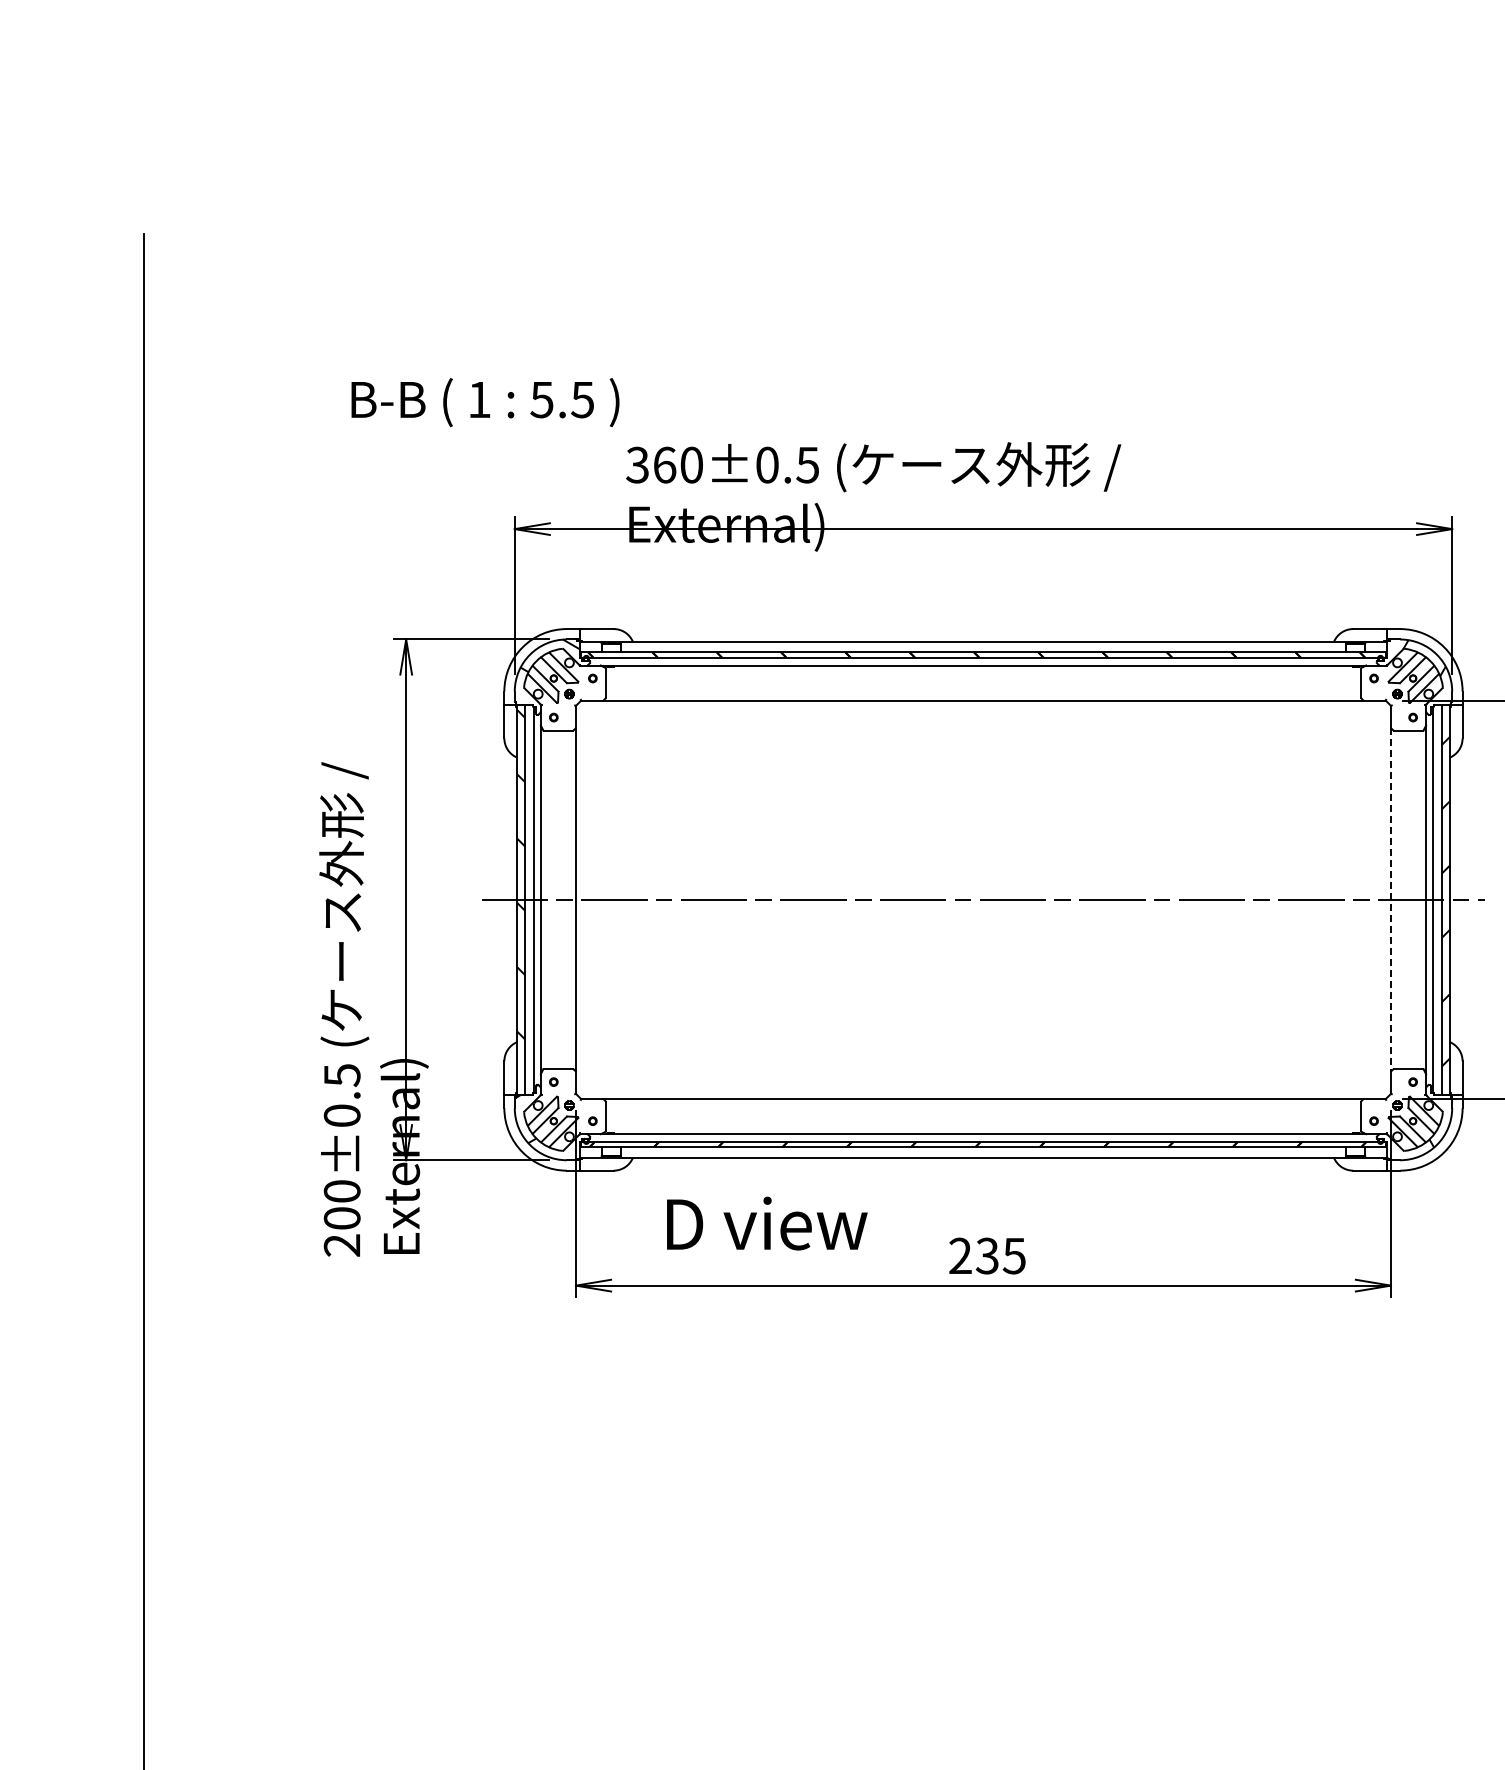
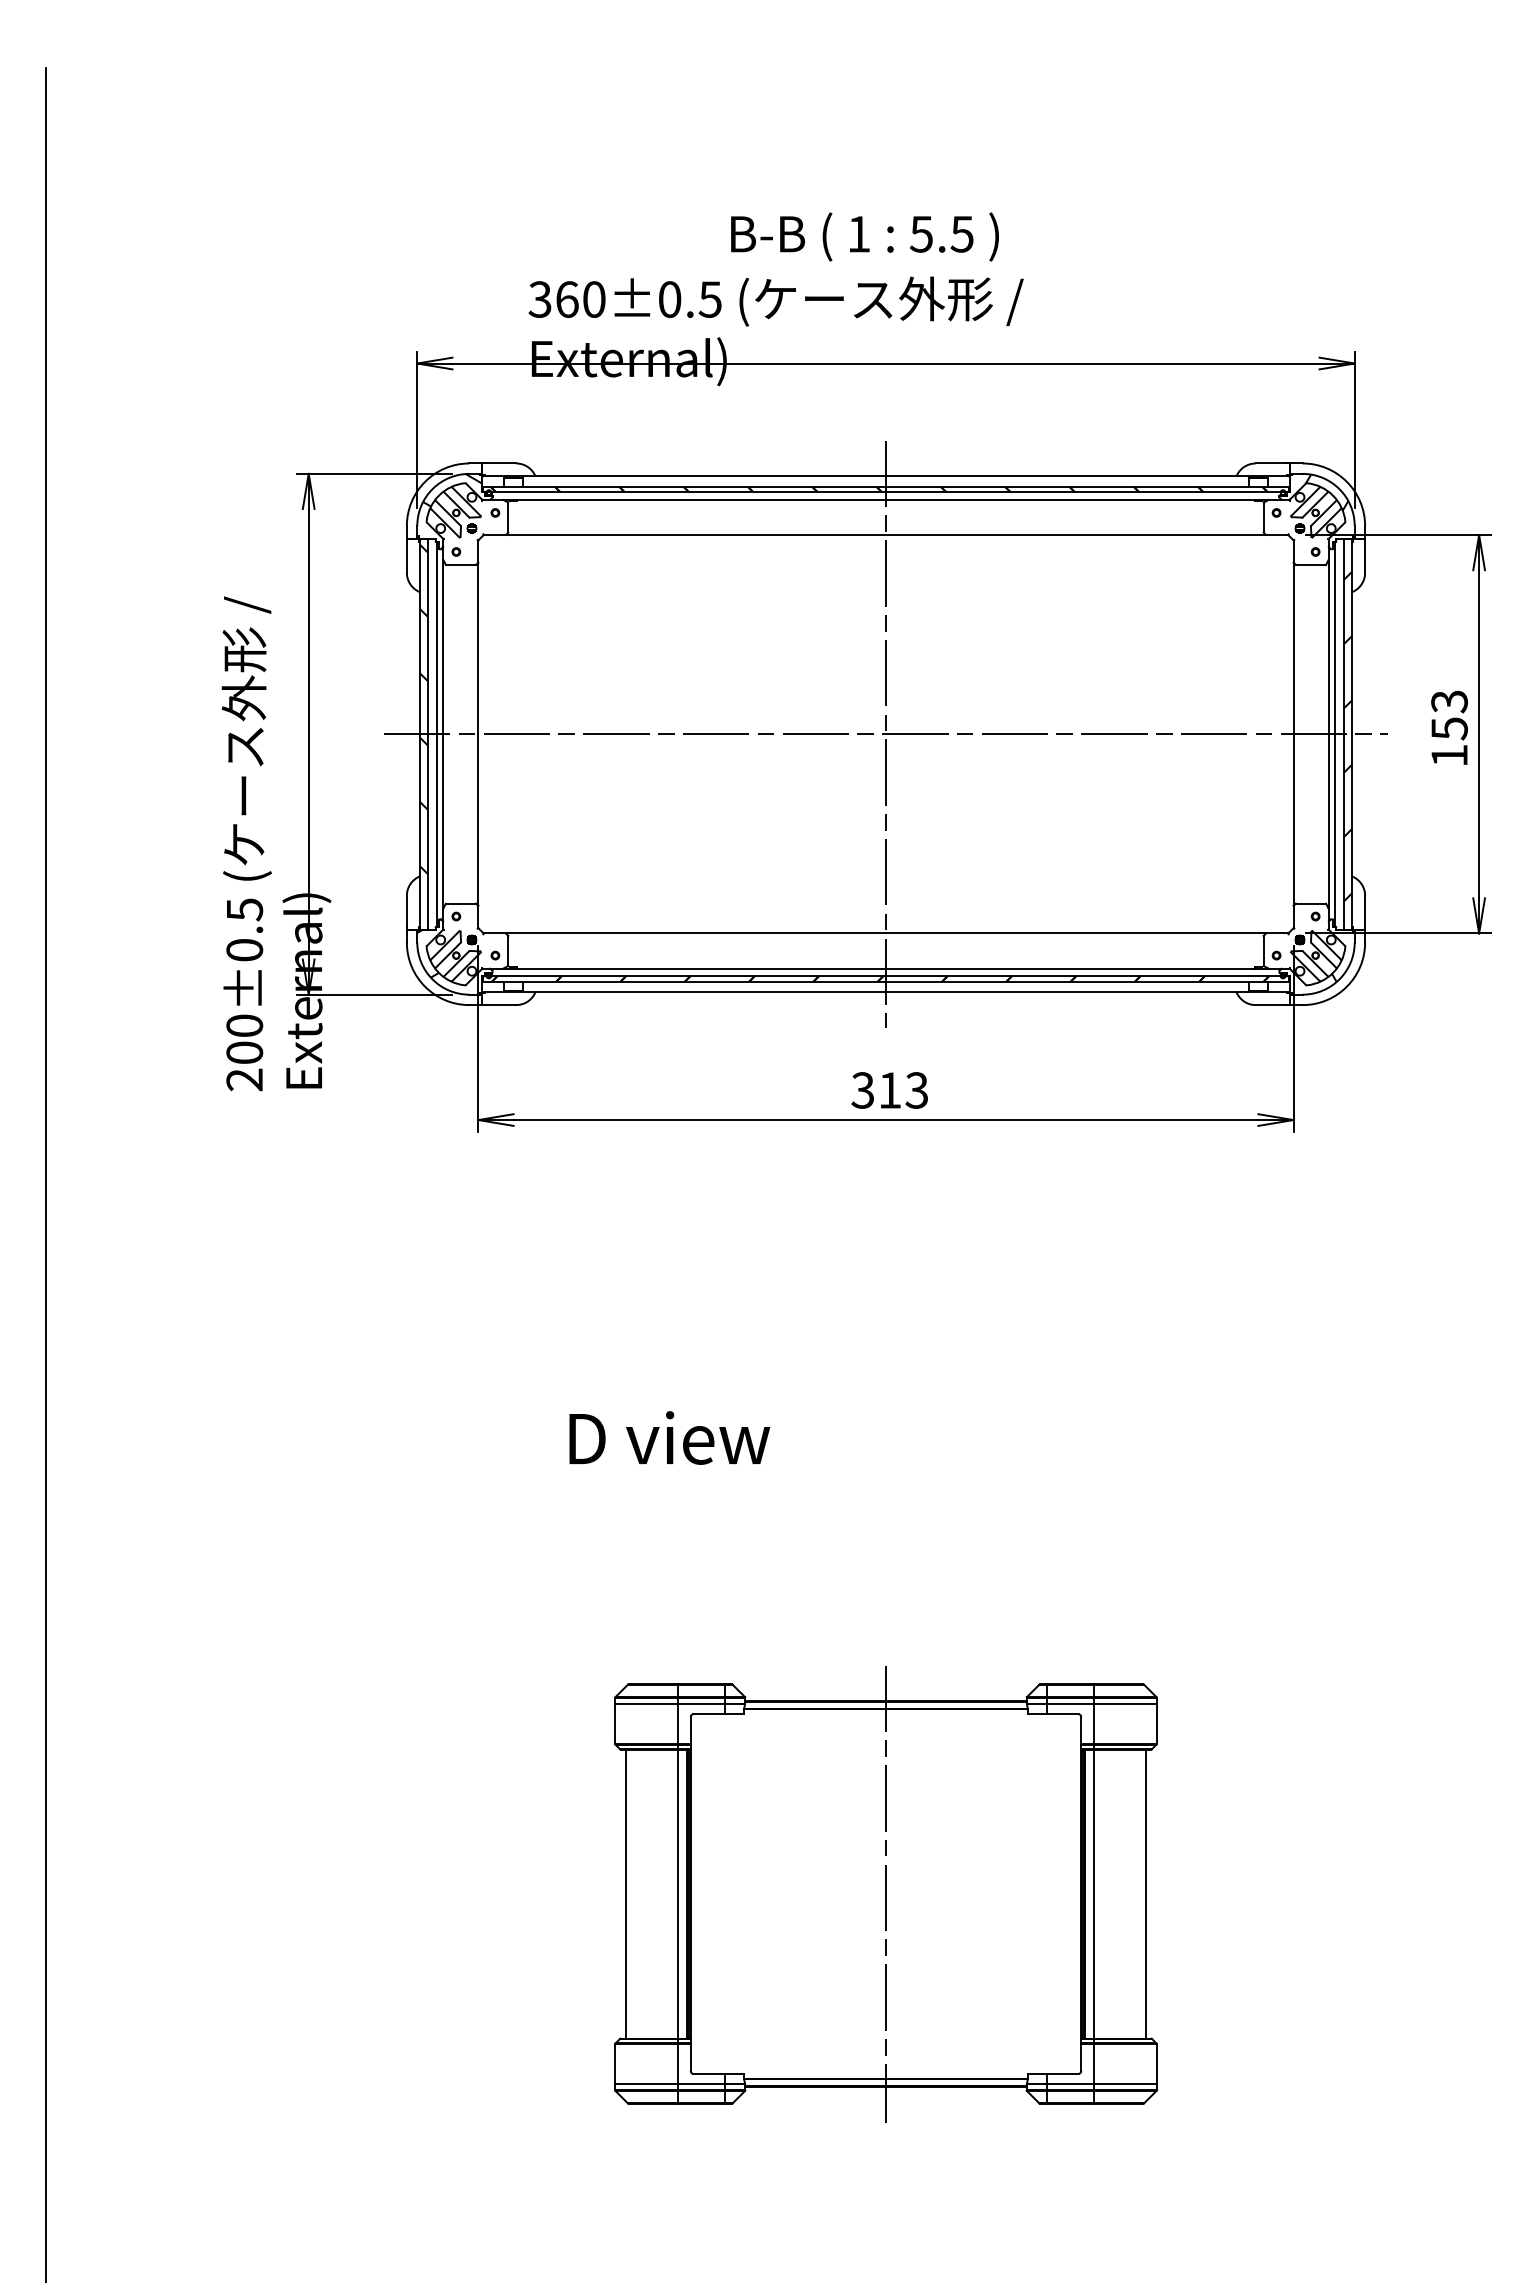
text: (484, 402) -> (864, 236), moved
line: (983, 899) -> (886, 733), added
line: (1390, 900) -> (1293, 734), dashed -> solid
text: (766, 1223) -> (669, 1437), moved
text: (986, 1256) -> (889, 1090), 235 -> 313

